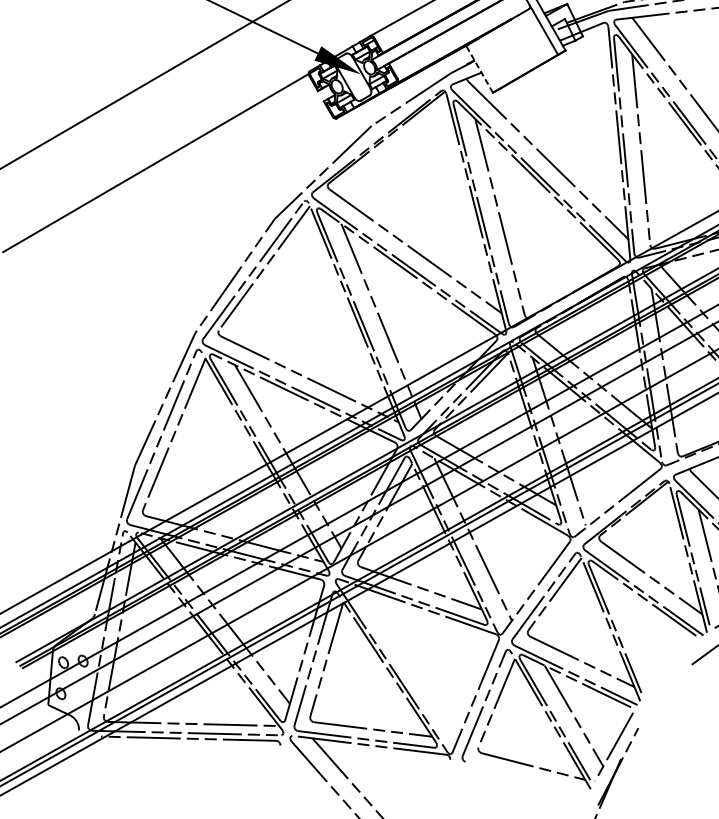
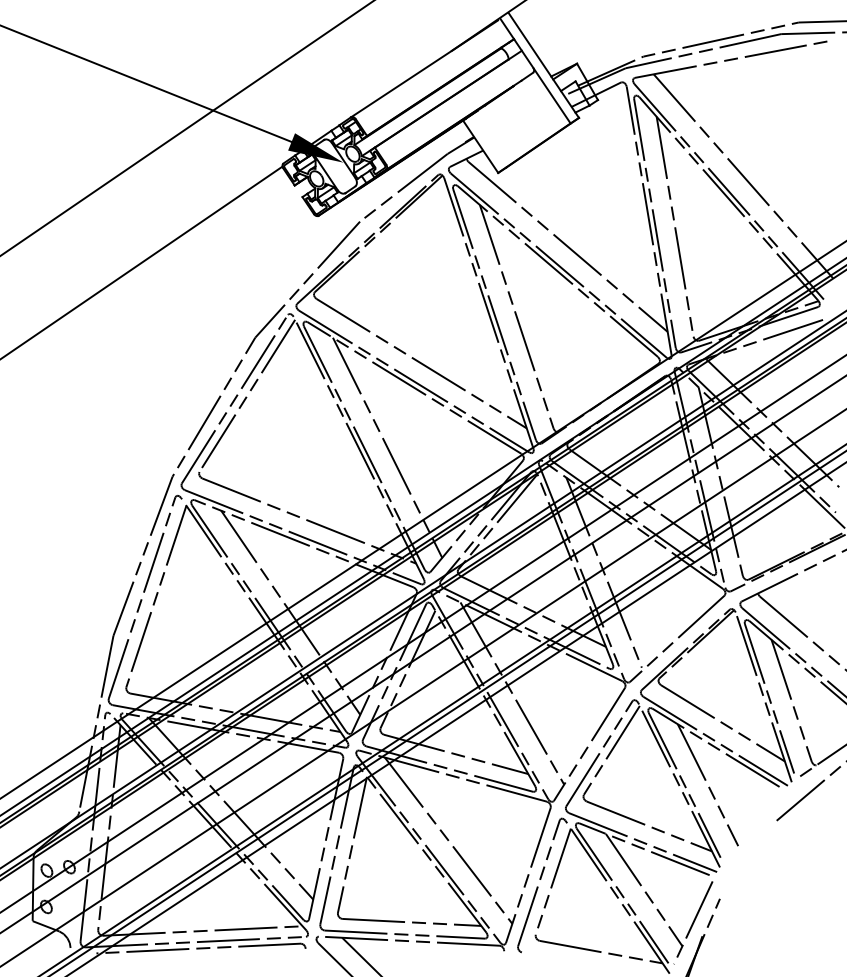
line: (479, 69) -> (480, 146), dashed -> solid
line: (634, 630) -> (707, 785), added
line: (409, 661) -> (448, 840), added

